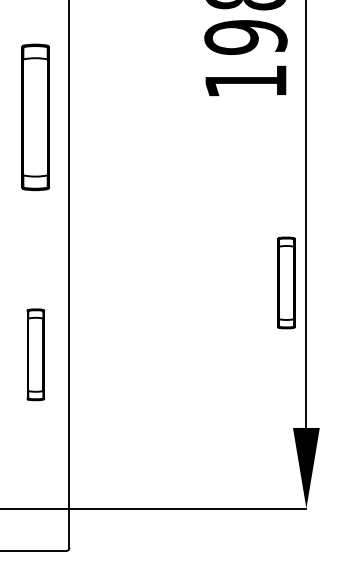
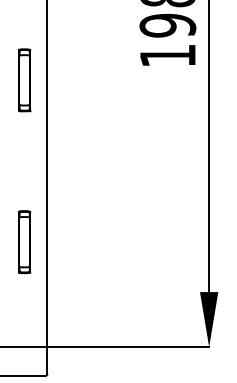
part: (35, 117) -> (24, 80), size x0.62
part: (286, 281) -> (195, 192), removed

